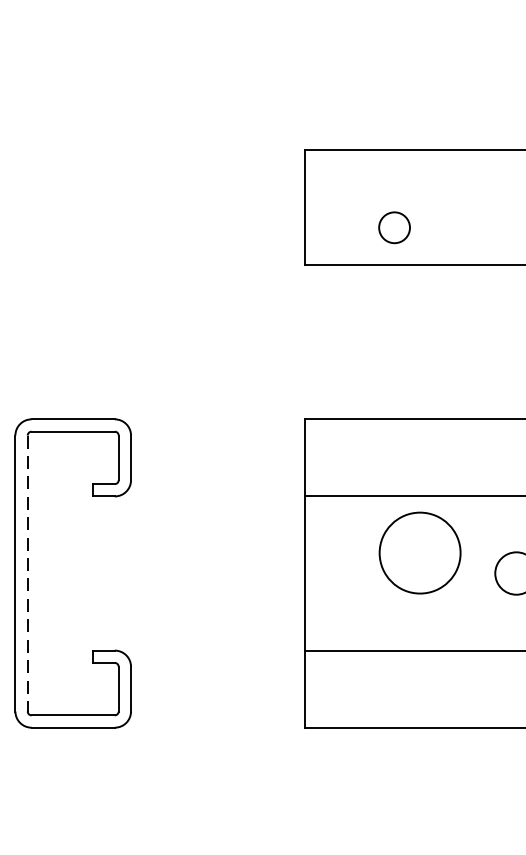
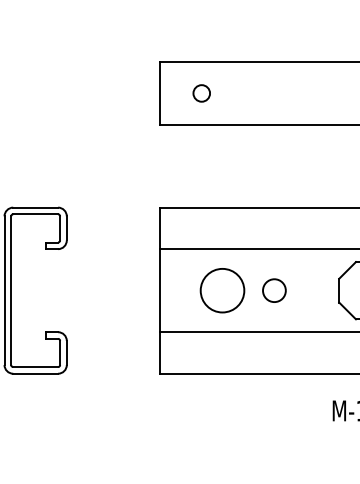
circle: (394, 227) -> (201, 93), moved
circle: (420, 552) -> (222, 290), moved
line: (28, 575) -> (11, 291), dashed -> solid

